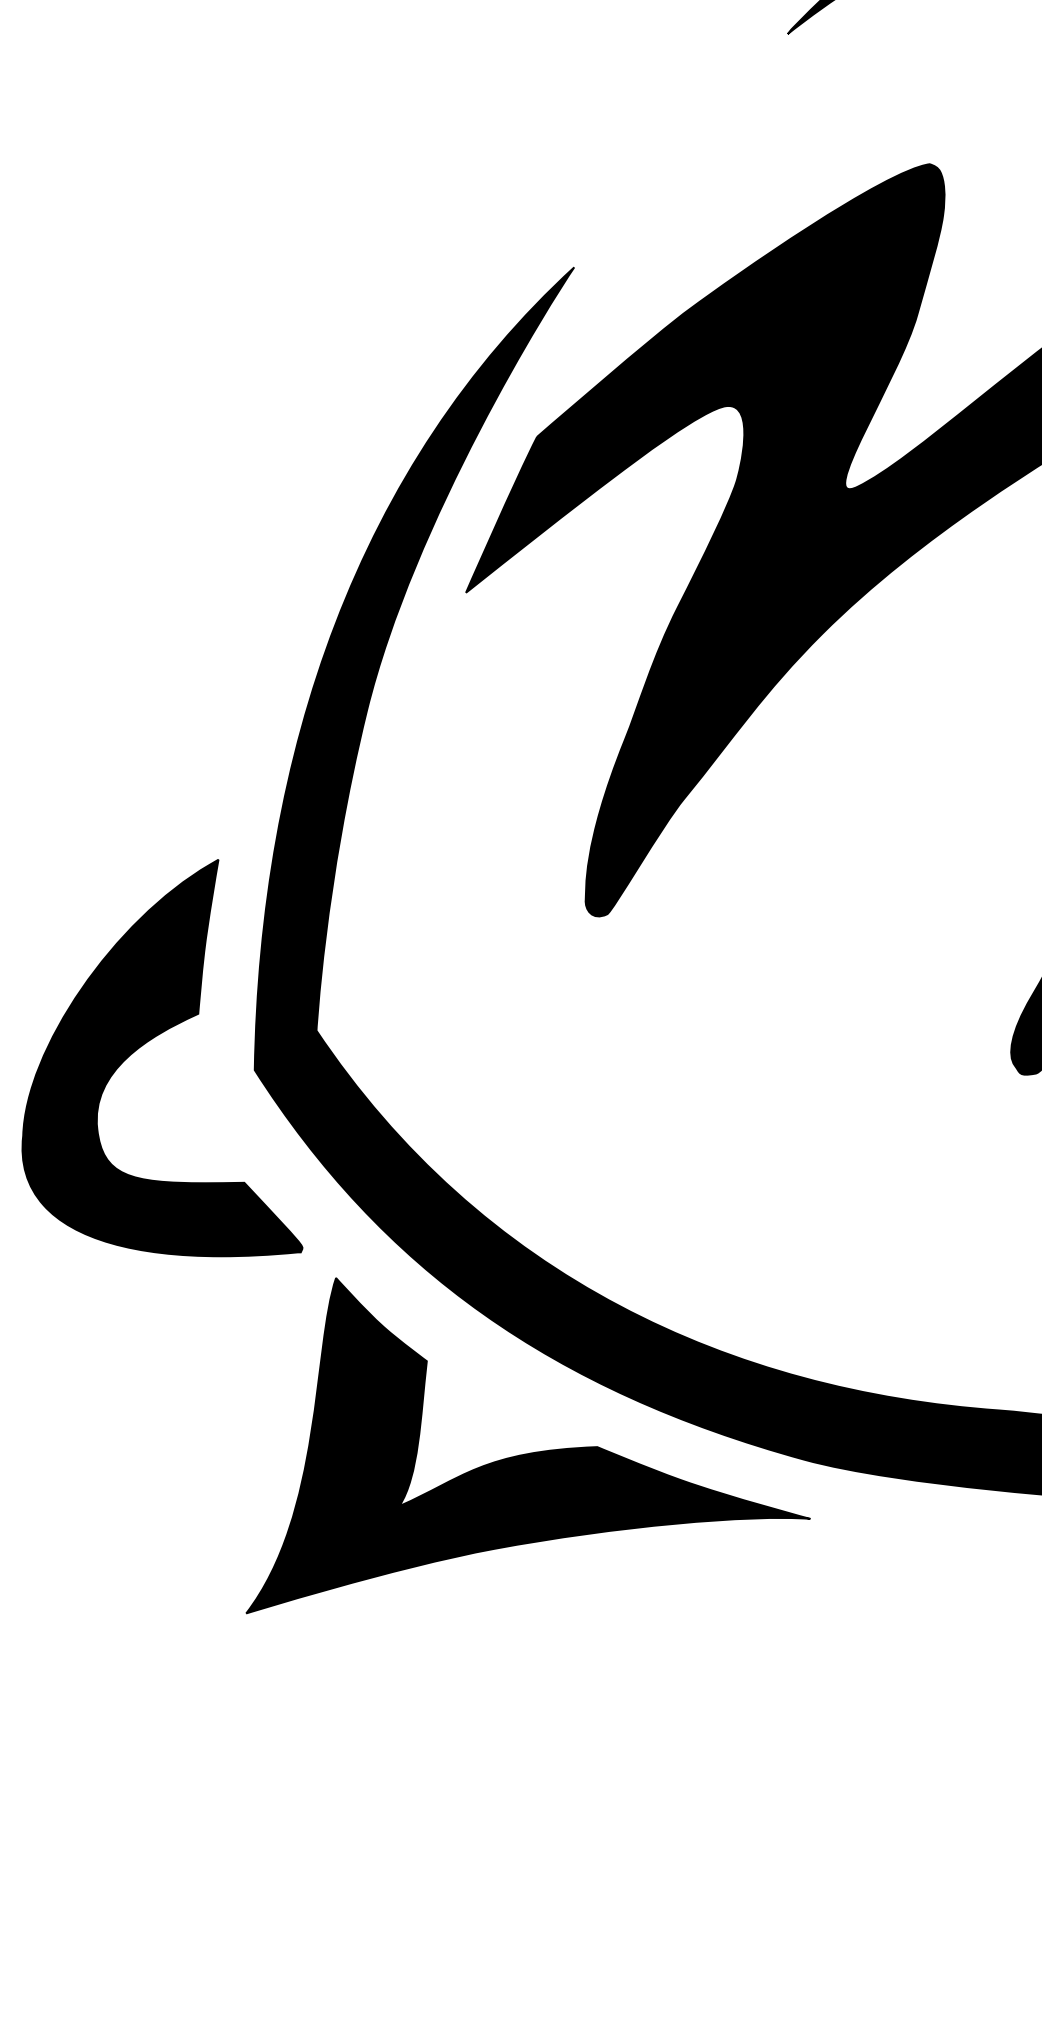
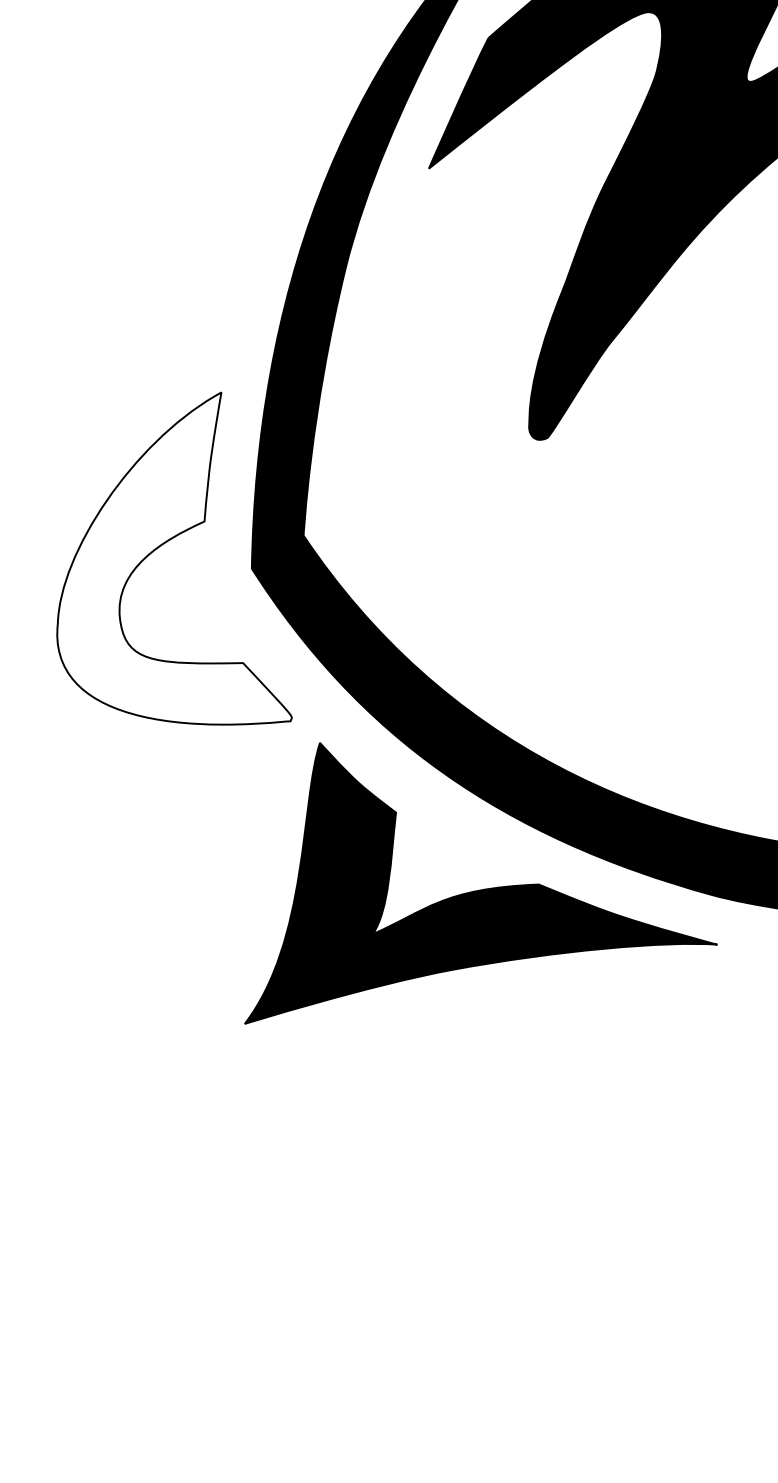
fill: (162, 1057) -> (174, 558), removed

